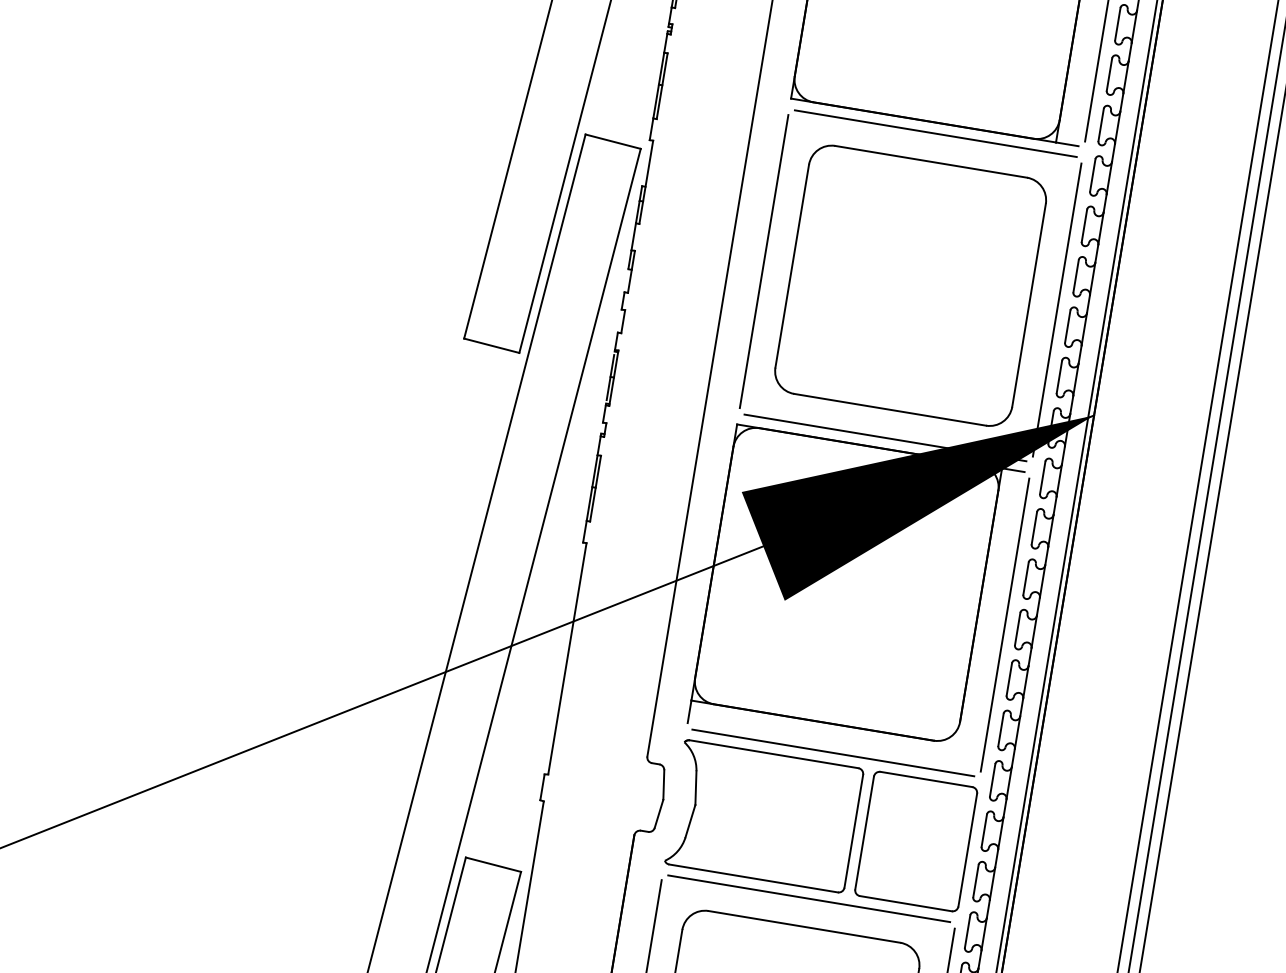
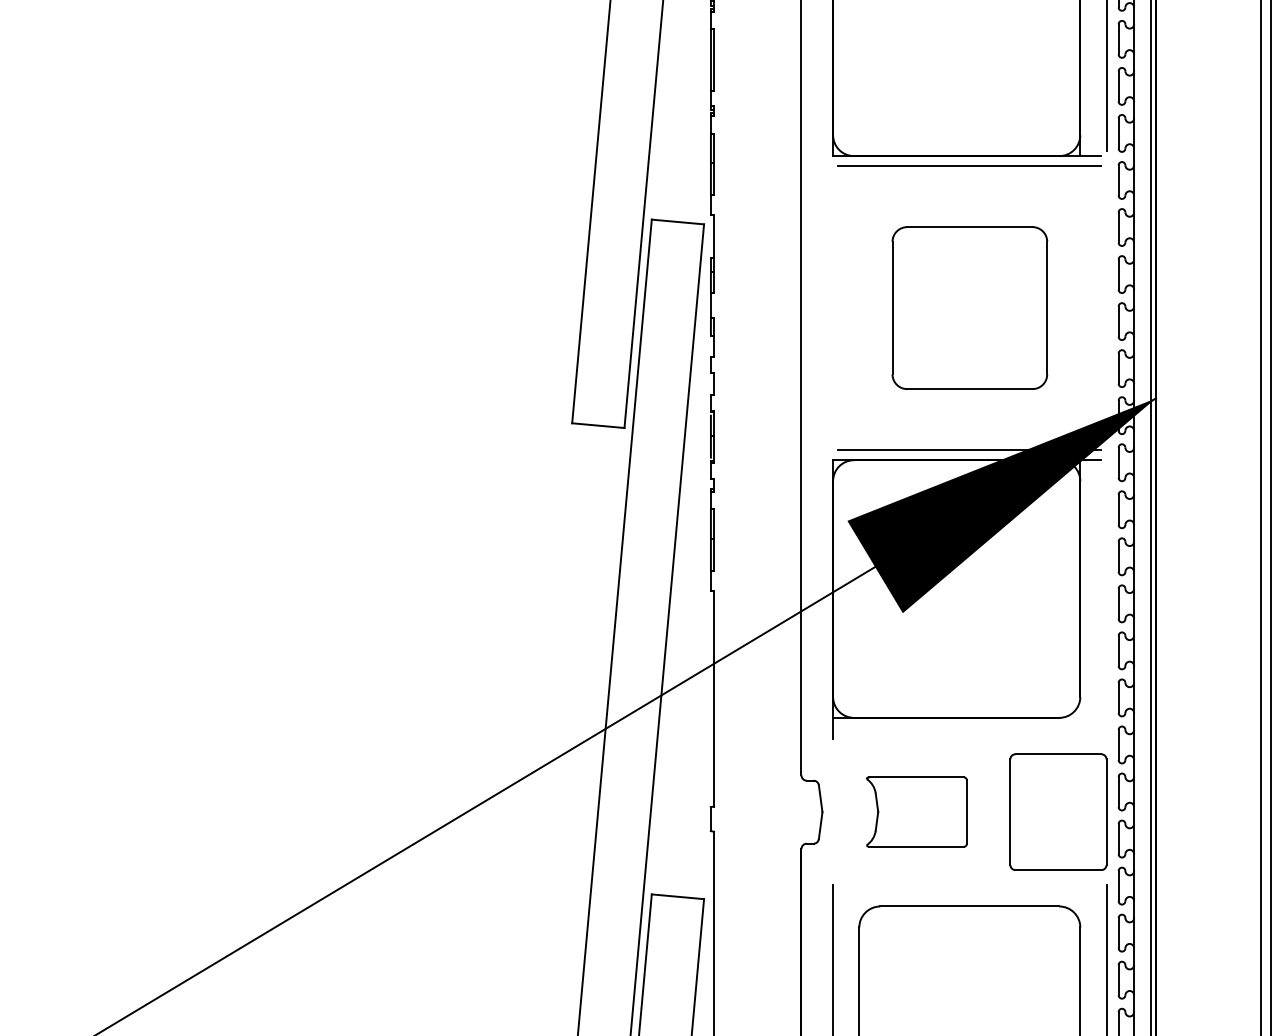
line: (764, 260) -> (833, 307), removed
part: (910, 285) -> (969, 307), size x0.7
line: (1057, 309) -> (1106, 307), removed
line: (1005, 624) -> (1106, 601), removed
line: (832, 753) -> (969, 744), removed
part: (764, 815) -> (916, 811), size x0.6
line: (808, 899) -> (969, 880), removed

